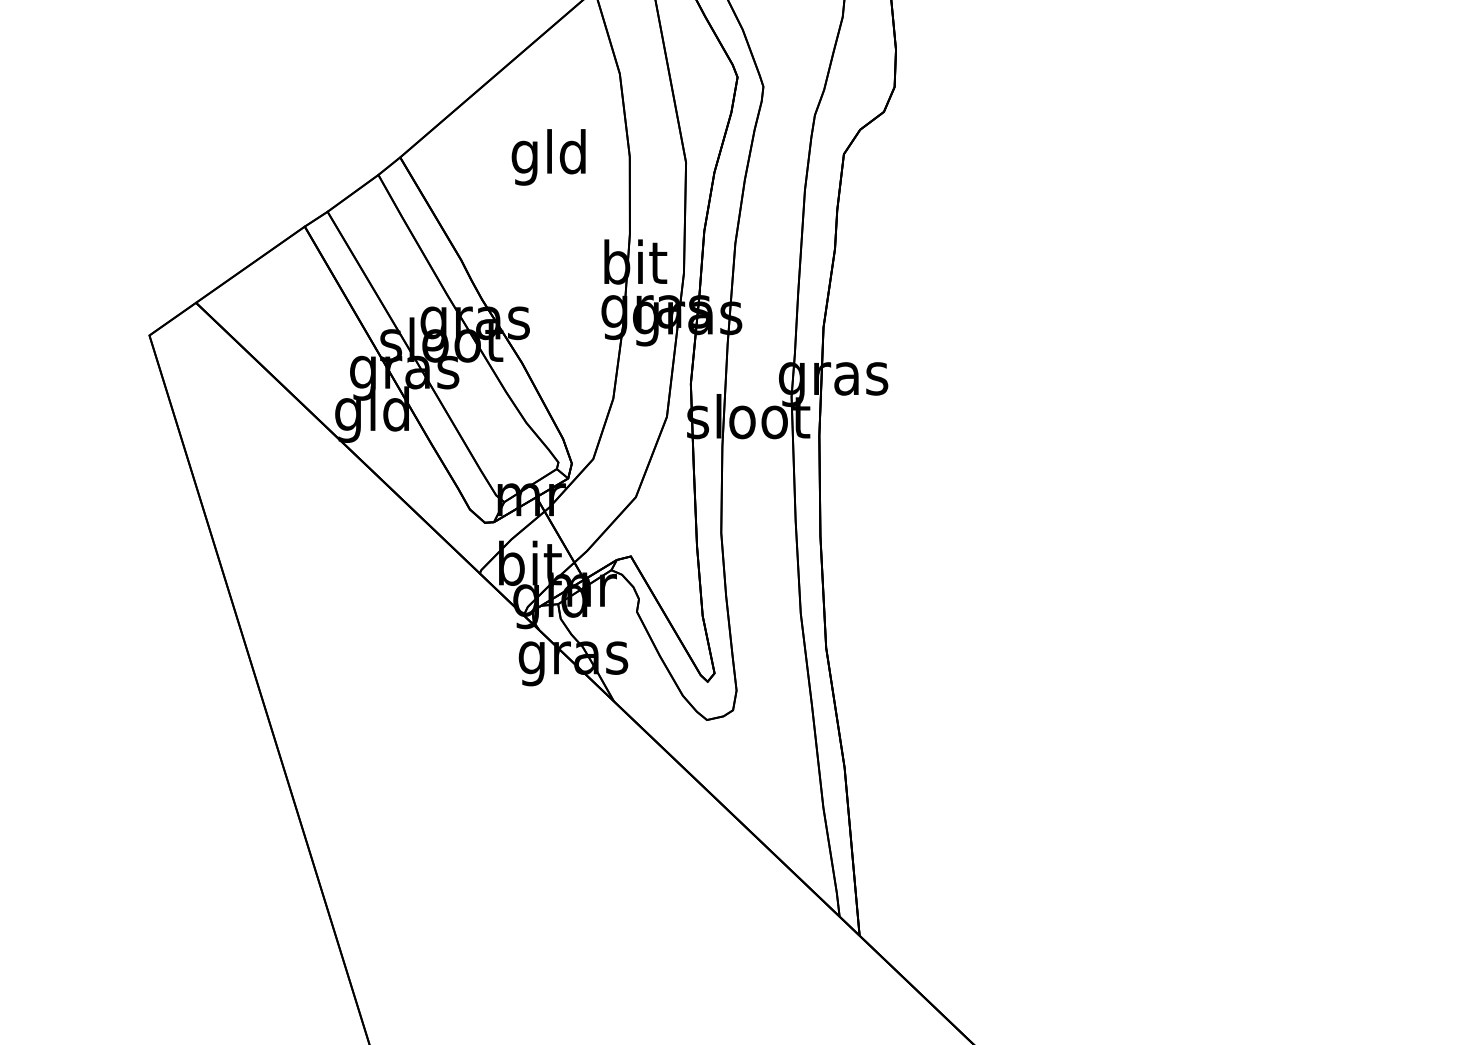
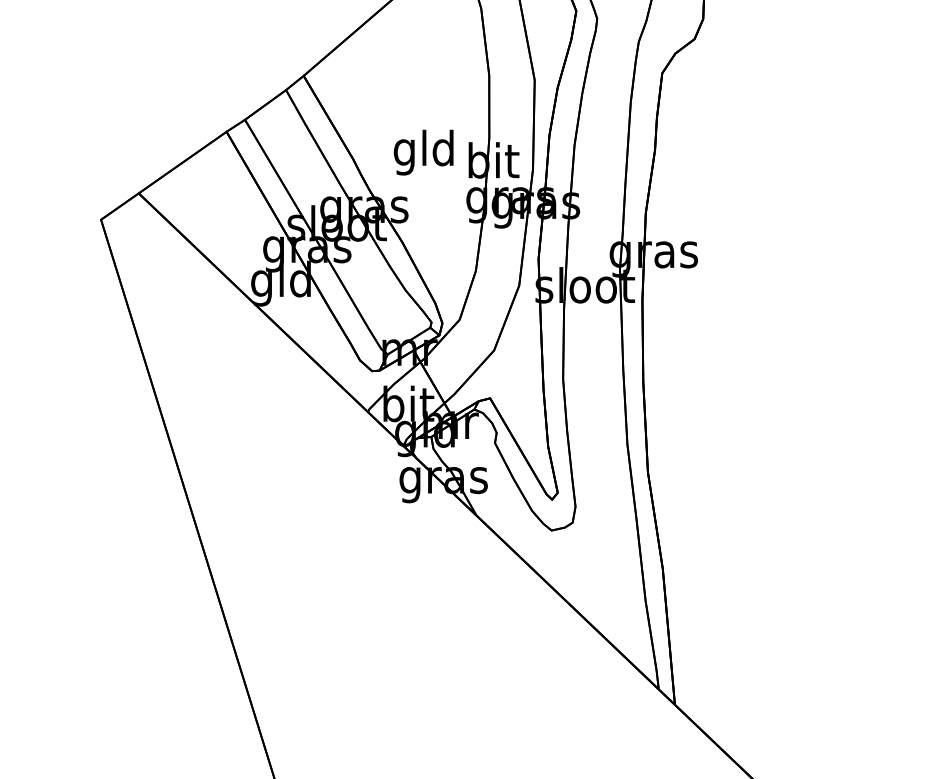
text: (548, 157) -> (423, 152), moved

